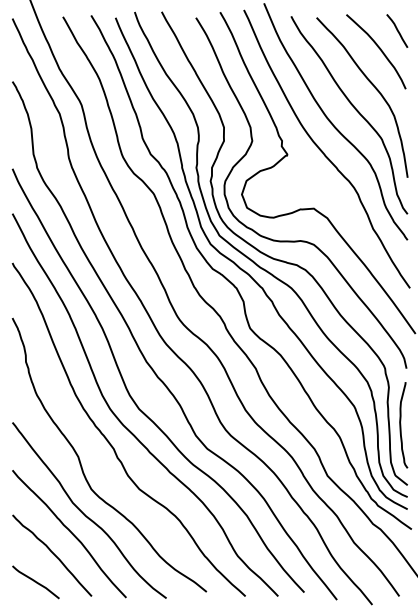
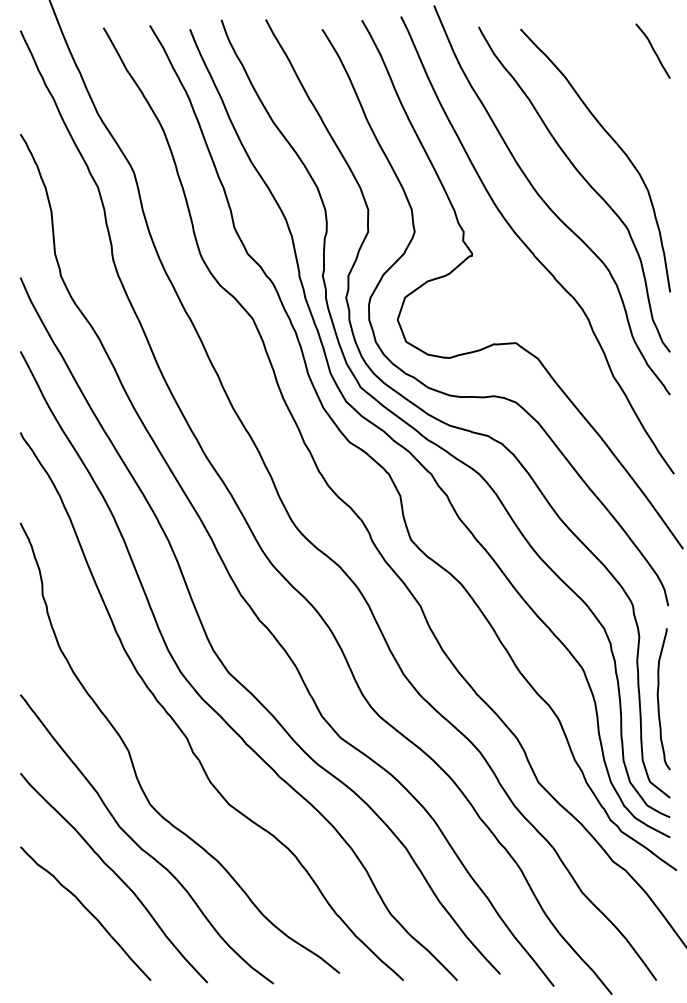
curve: (378, 48) -> (622, 79), removed
curve: (35, 582) -> (58, 957), removed

